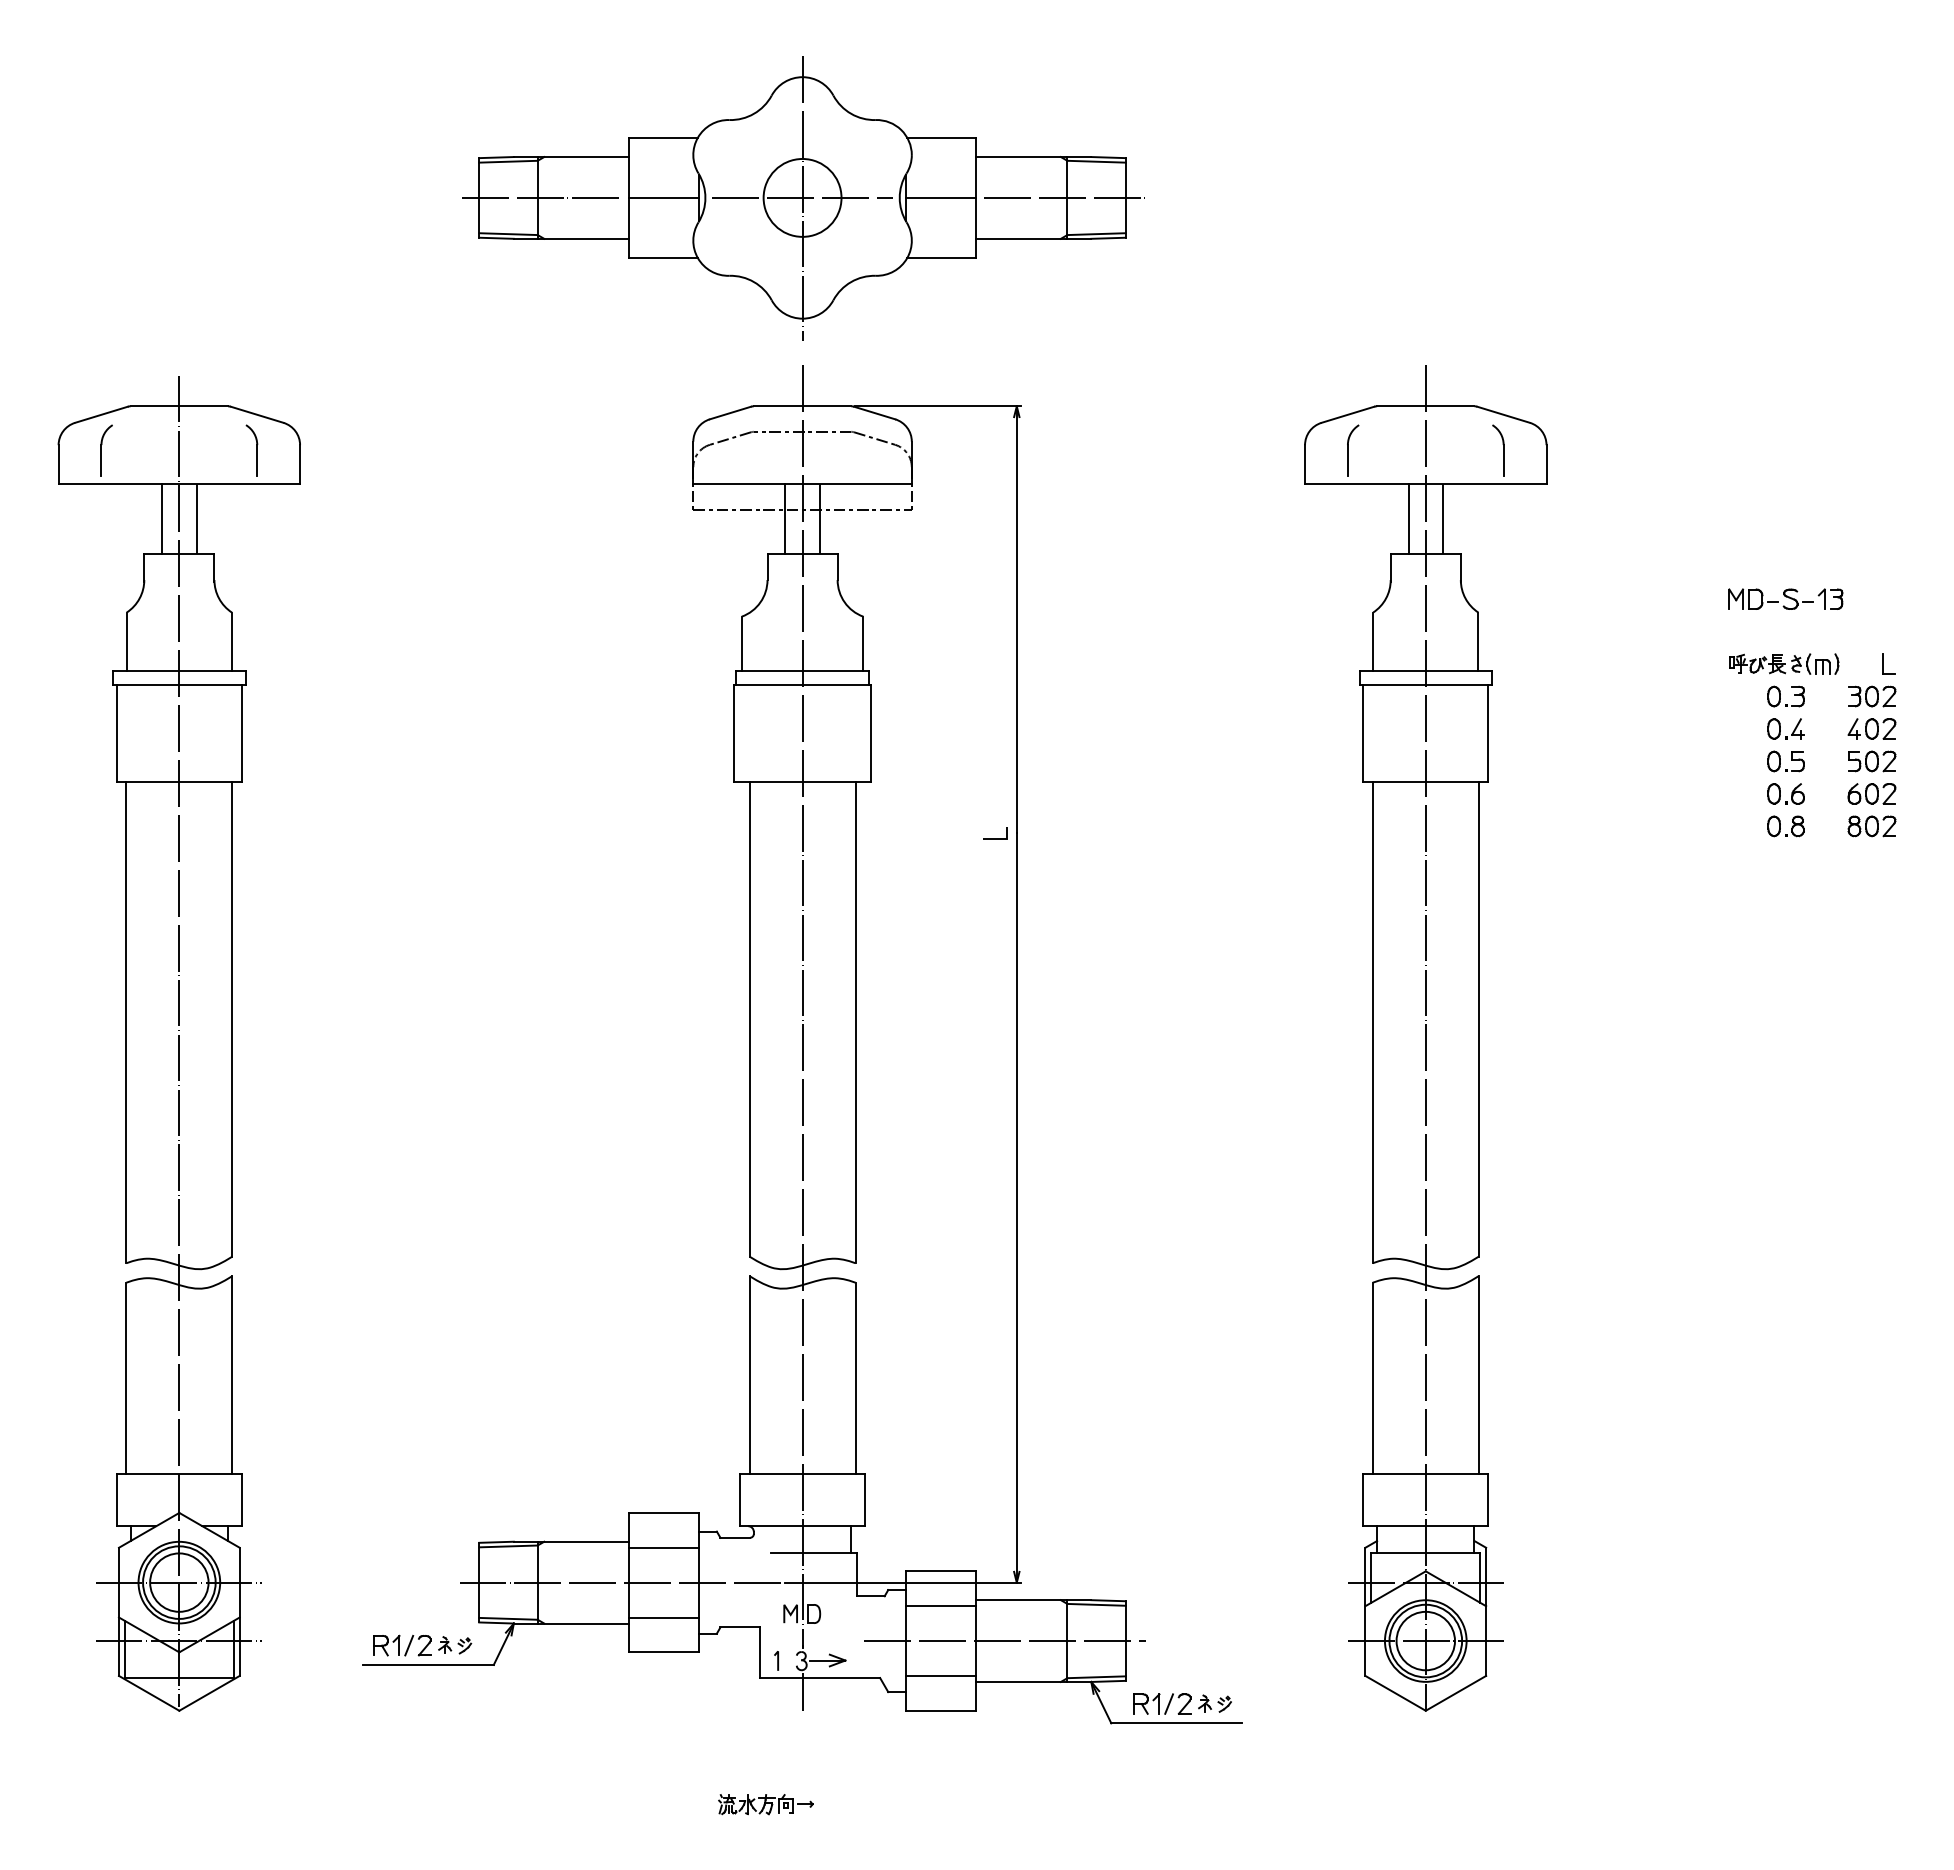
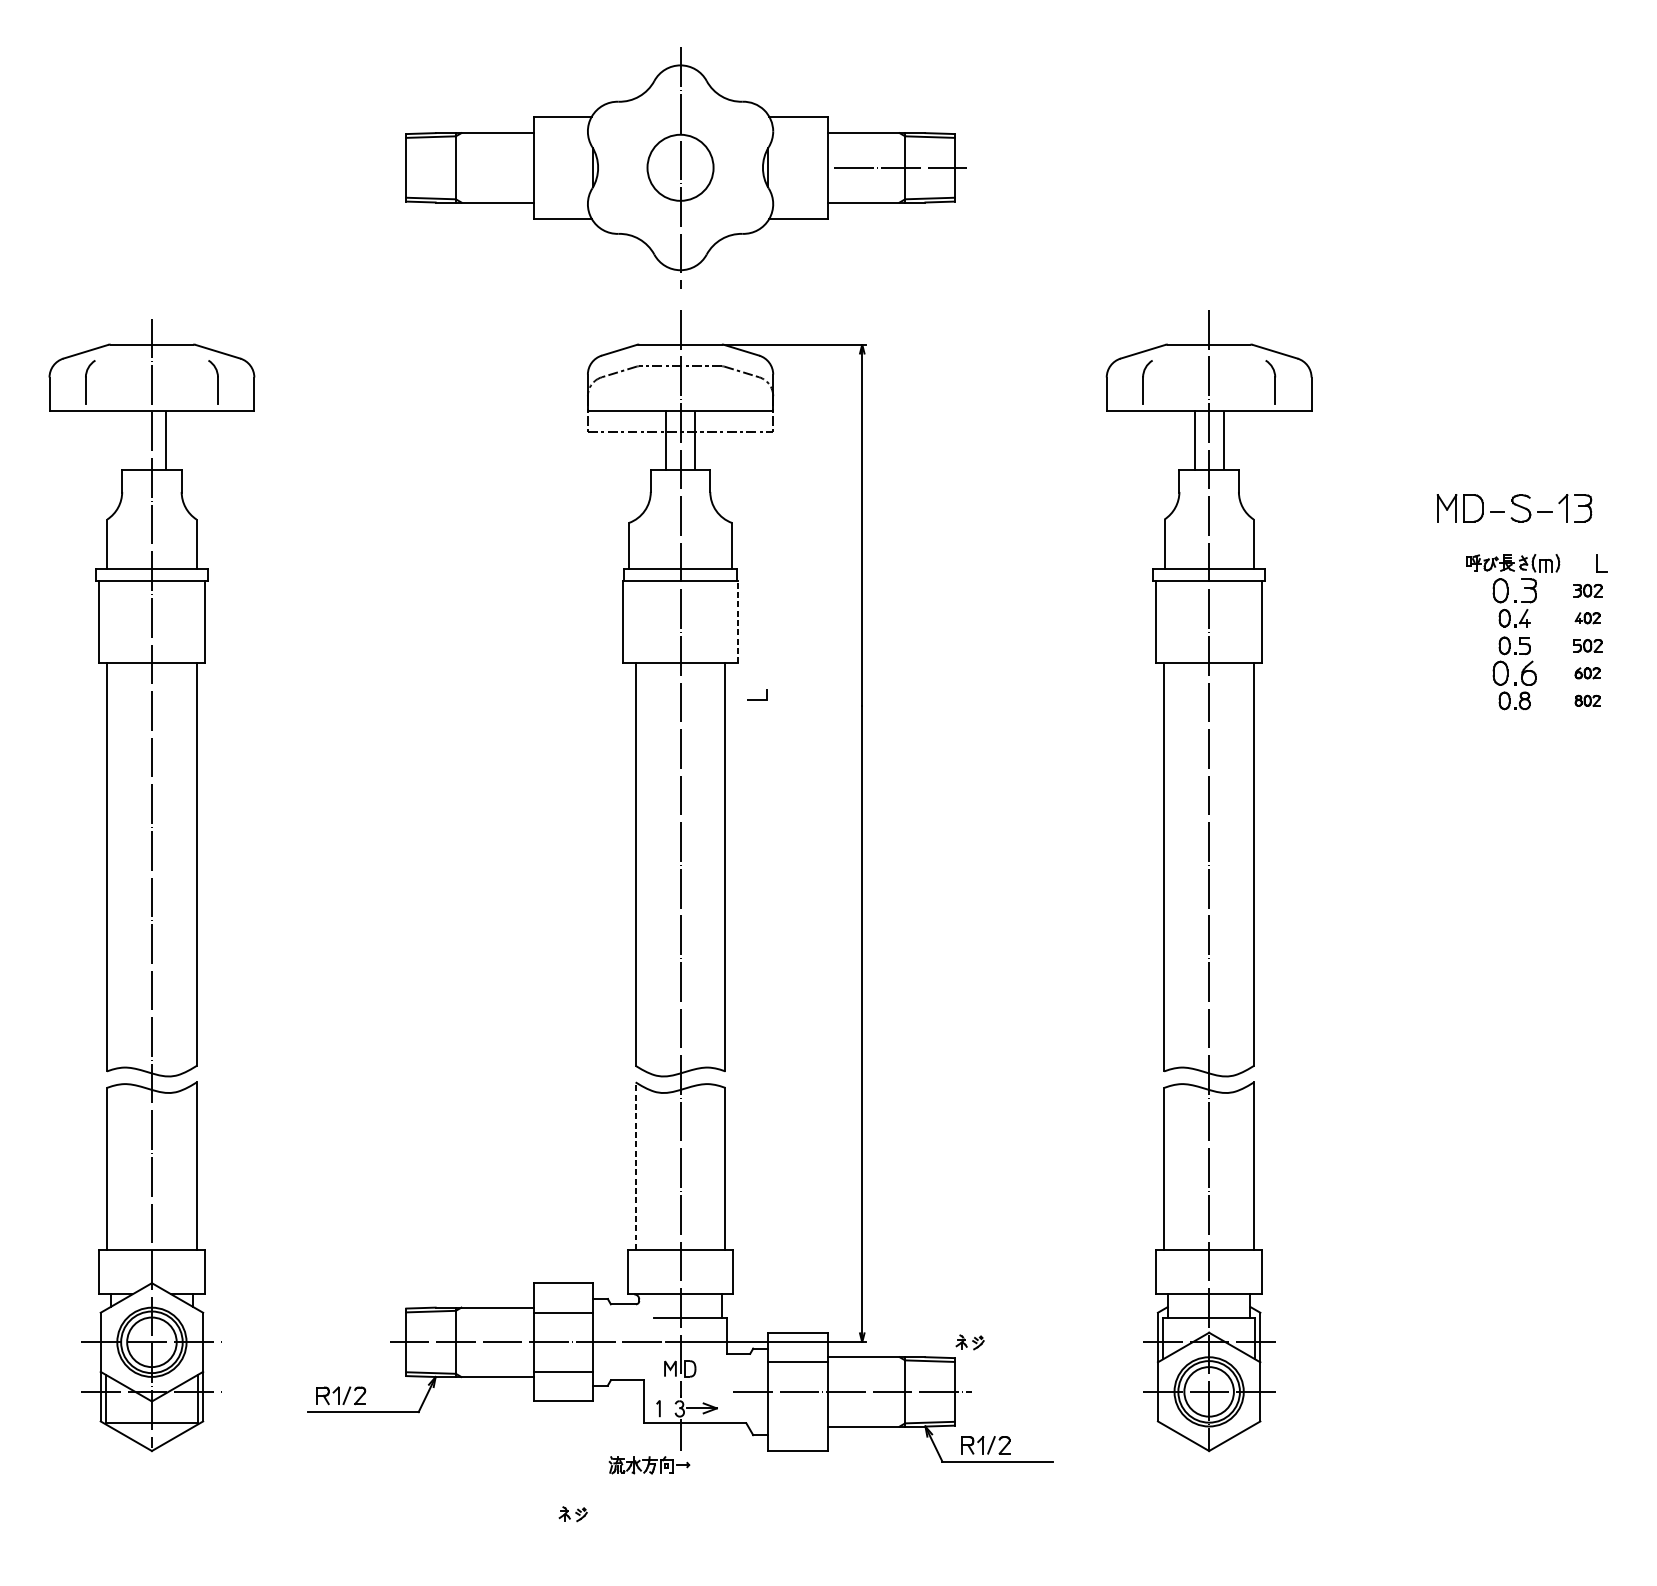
line: (540, 197) -> (458, 167), removed
line: (664, 197) -> (563, 167), removed
line: (802, 197) -> (680, 167), removed
line: (940, 197) -> (797, 167), removed
line: (162, 519) -> (137, 440), removed
part: (1785, 598) -> (1514, 507), size x1.6
part: (1785, 696) -> (1514, 590), size x1.4
part: (1872, 696) -> (1588, 590), size x0.7
part: (1871, 728) -> (1587, 617), size x0.6
line: (870, 733) -> (738, 622), solid -> dashed
part: (1872, 761) -> (1588, 645), size x0.7
part: (1785, 793) -> (1514, 672), size x1.4
part: (1871, 793) -> (1587, 672), size x0.6
part: (1871, 826) -> (1587, 700), size x0.6
line: (995, 838) -> (757, 699), moved
line: (749, 1374) -> (635, 1165), solid -> dashed
part: (455, 1645) -> (573, 1514), moved
line: (940, 1675) -> (797, 1421), removed
part: (1214, 1703) -> (969, 1342), moved
part: (765, 1804) -> (649, 1465), moved

